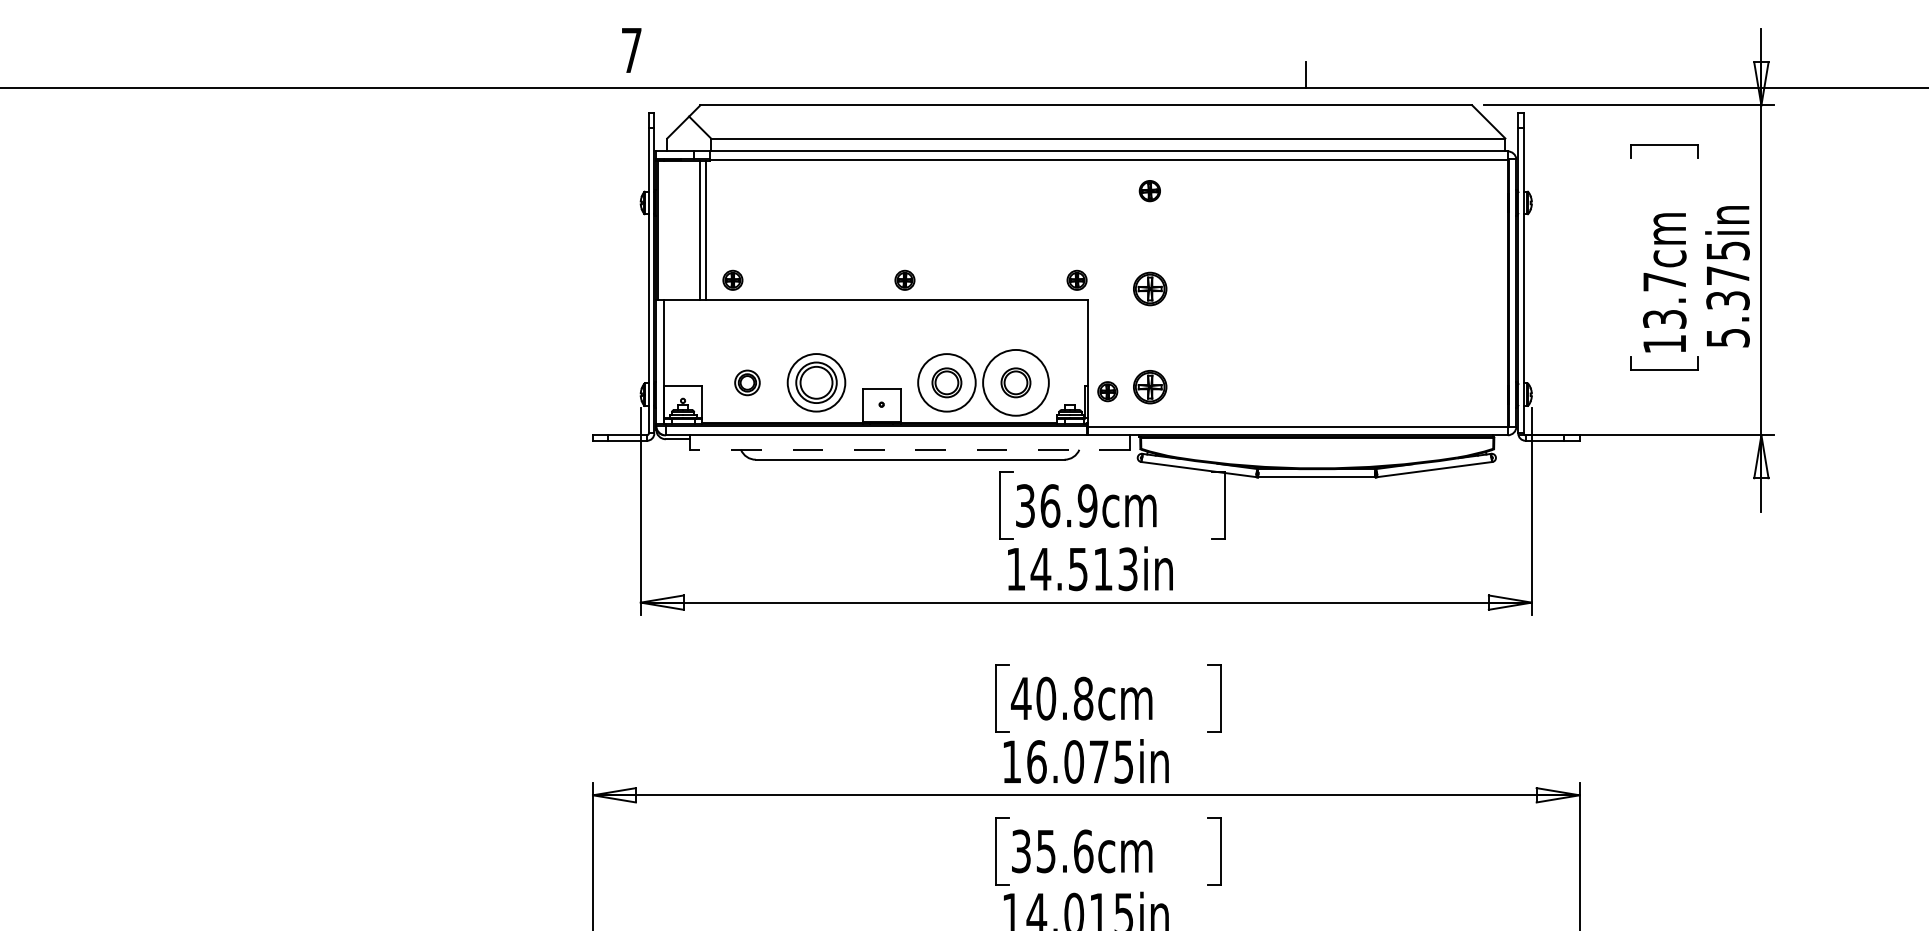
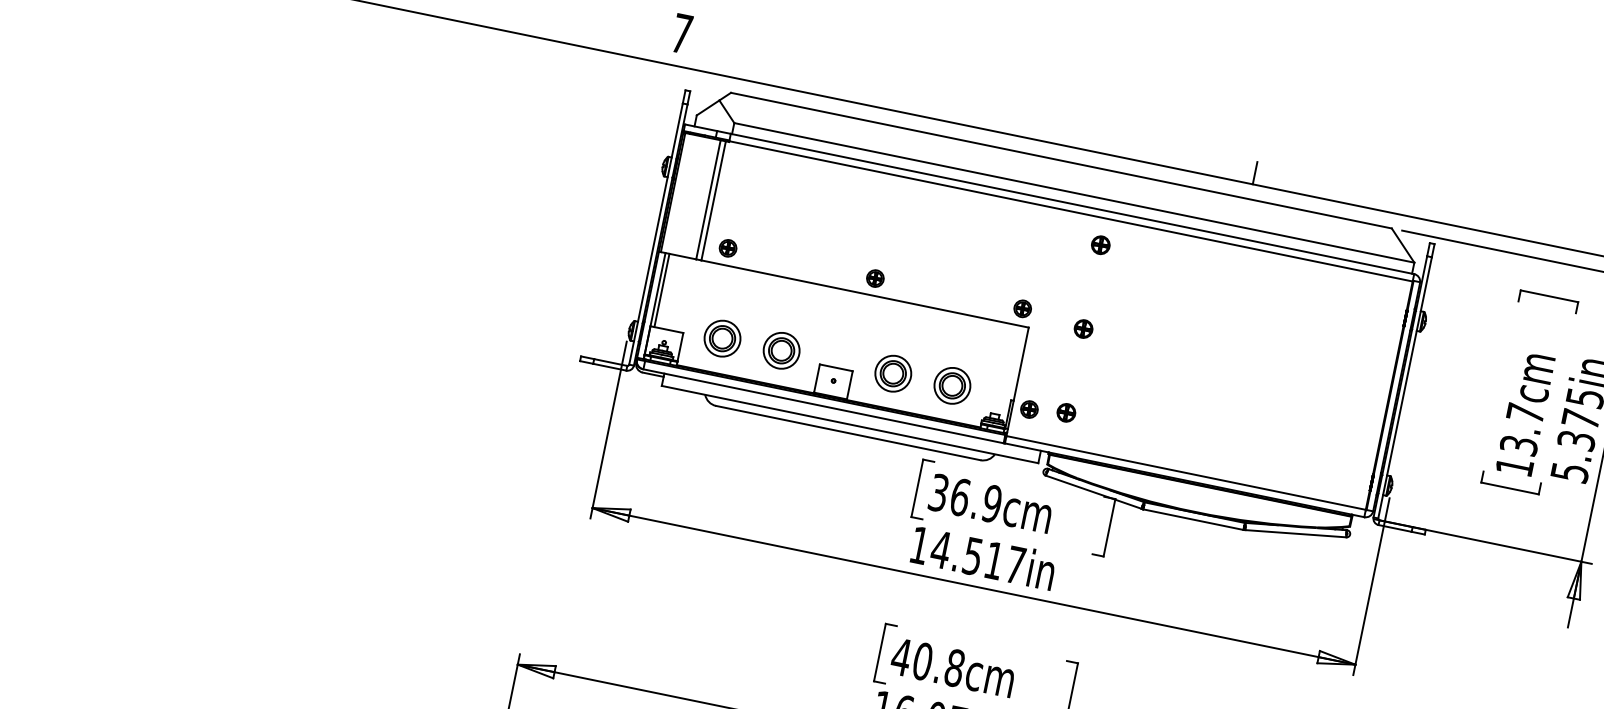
part: (1149, 288) -> (1083, 328), size x0.62
line: (668, 342) -> (662, 290), added
part: (747, 382) -> (722, 338), size x1.67
part: (816, 382) -> (781, 350), size x0.71
circle: (946, 382) -> (893, 373), size x0.71
circle: (1015, 382) -> (952, 385), size x0.62
part: (1149, 386) -> (1066, 412), size x0.62
line: (910, 449) -> (850, 424), dashed -> solid
text: (1127, 569) -> (1015, 565), 14.513in -> 14.517in

